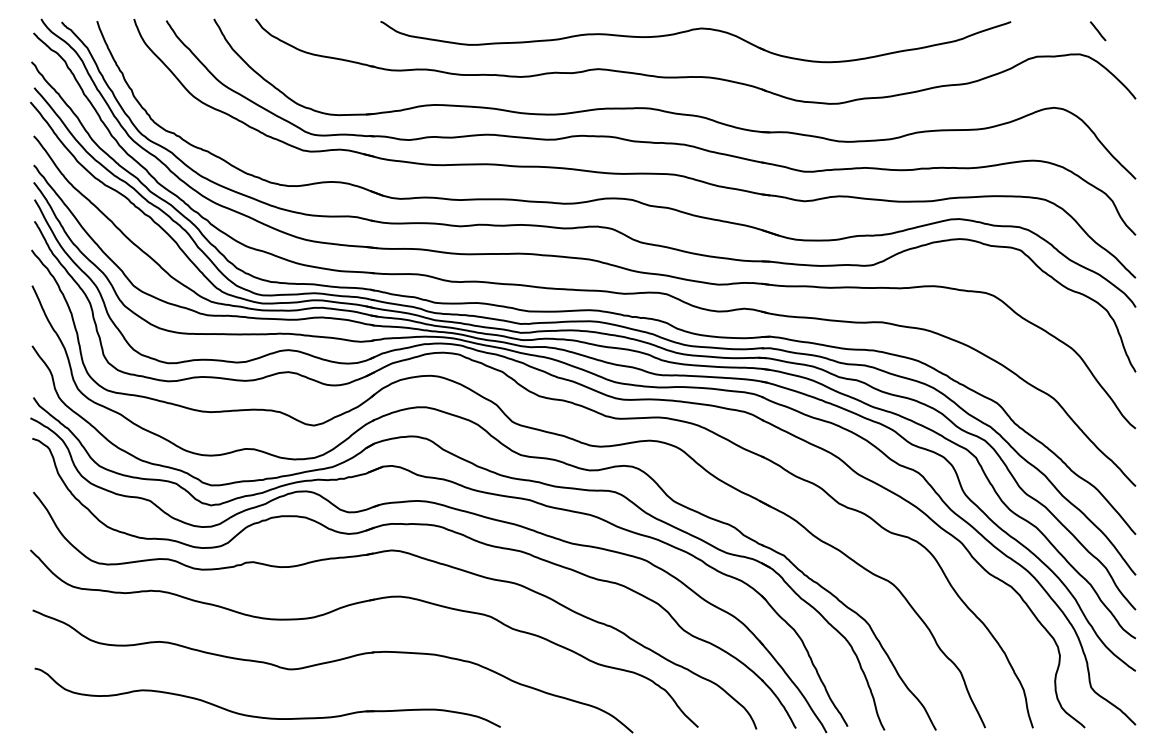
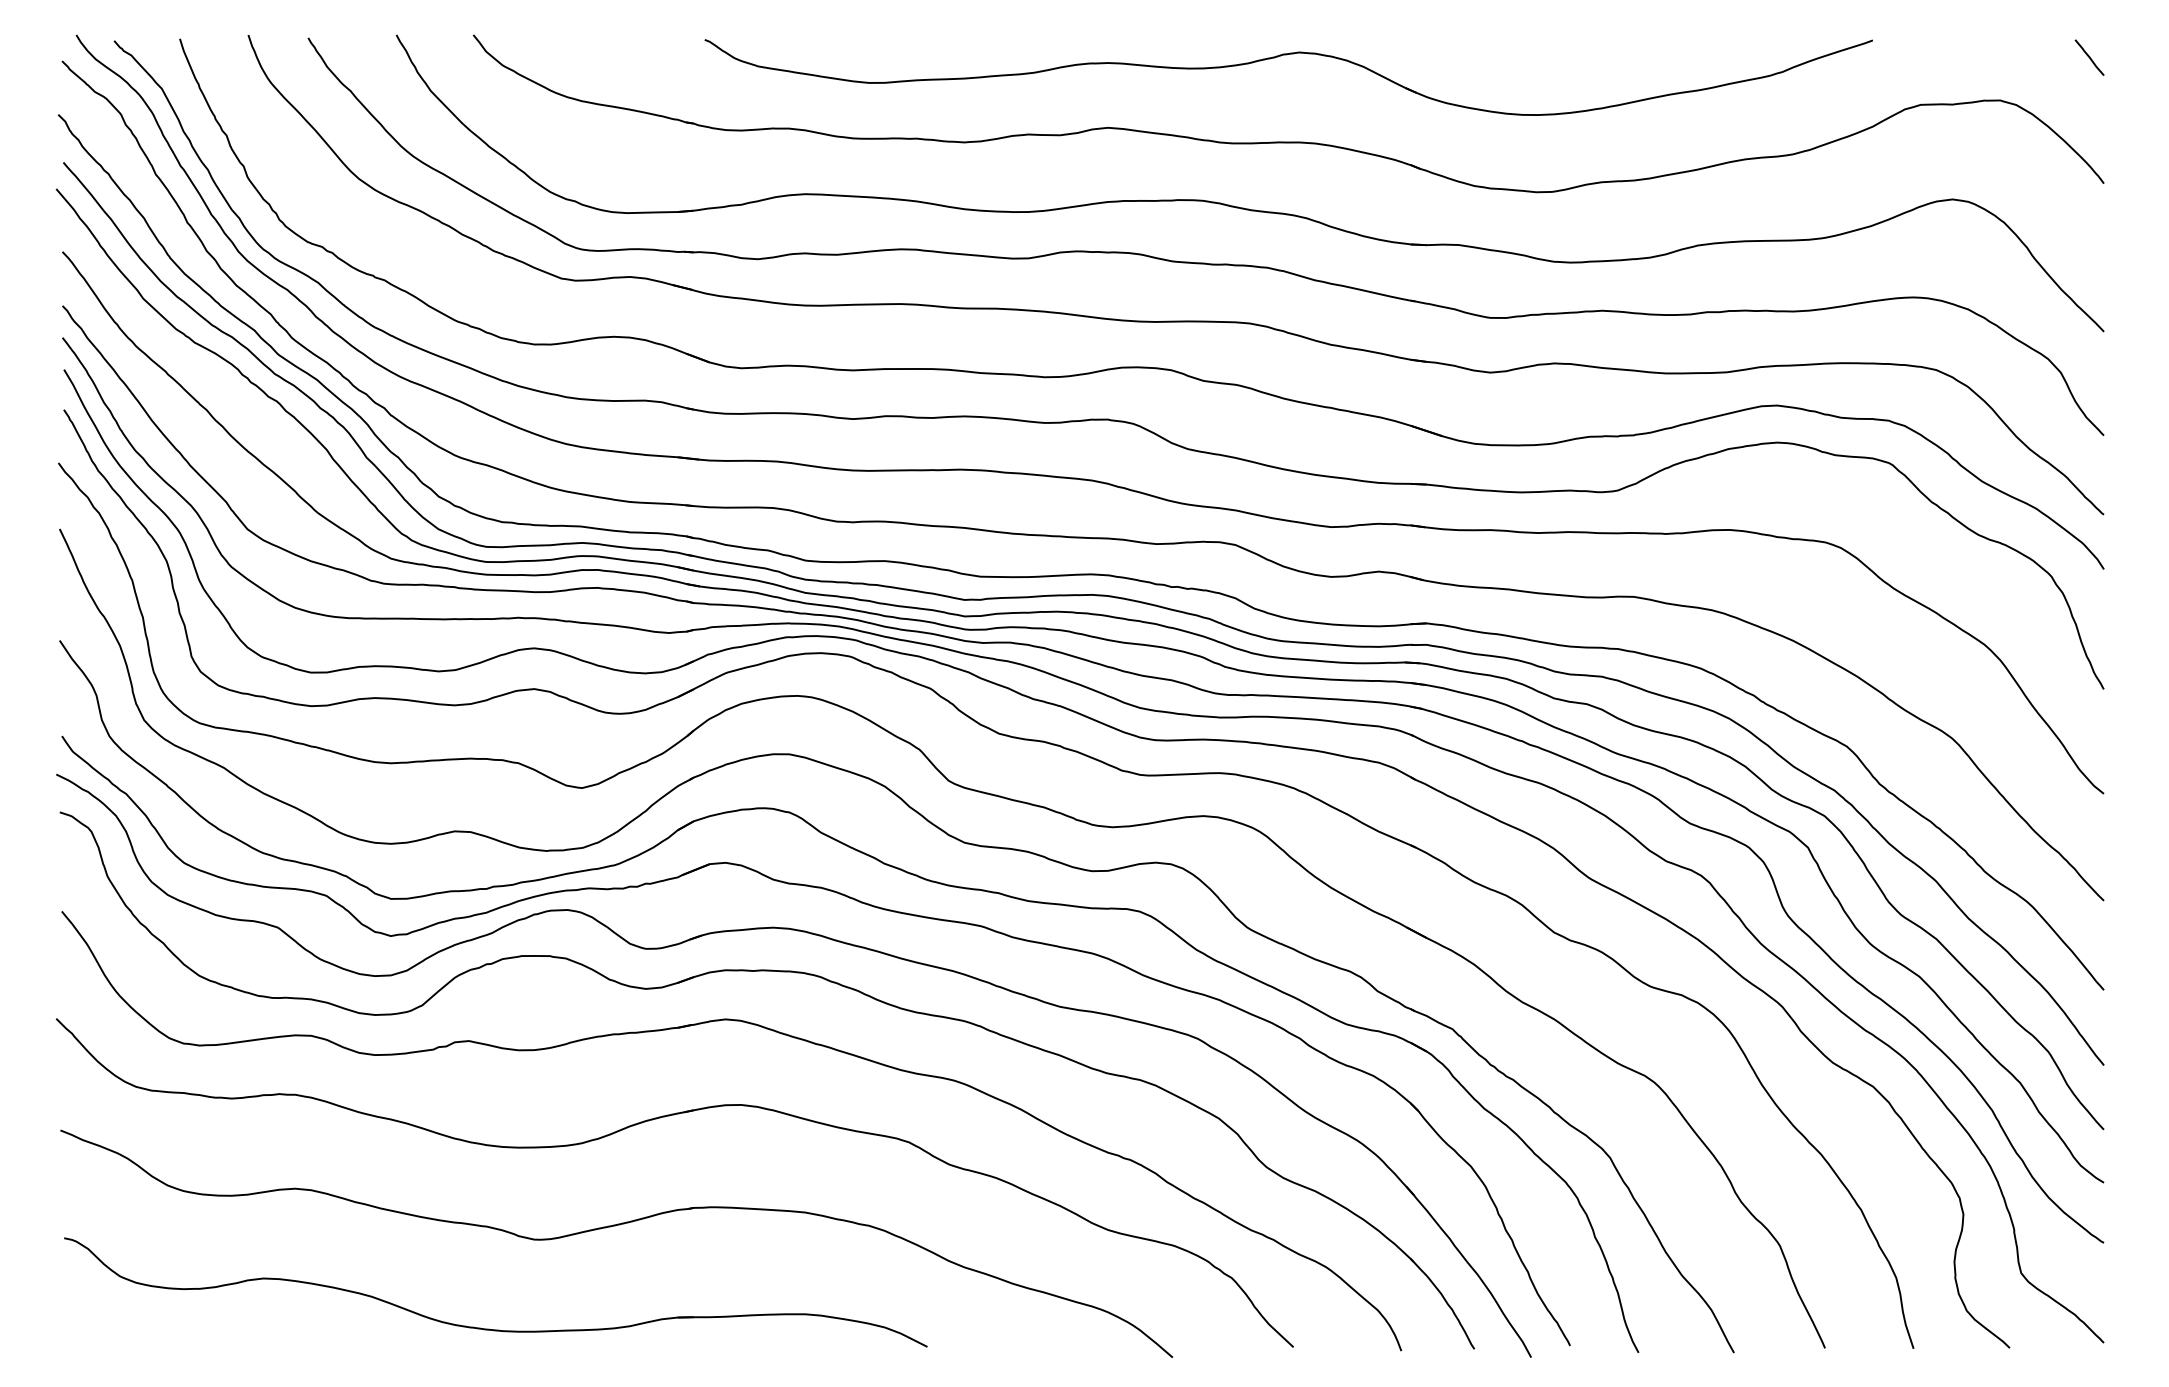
line: (1097, 31) -> (2088, 58), moved

